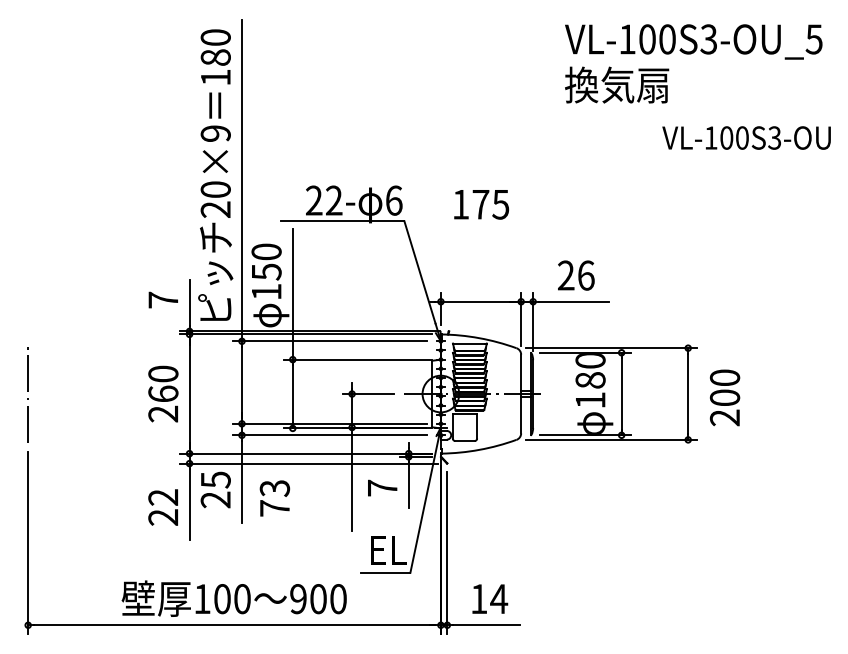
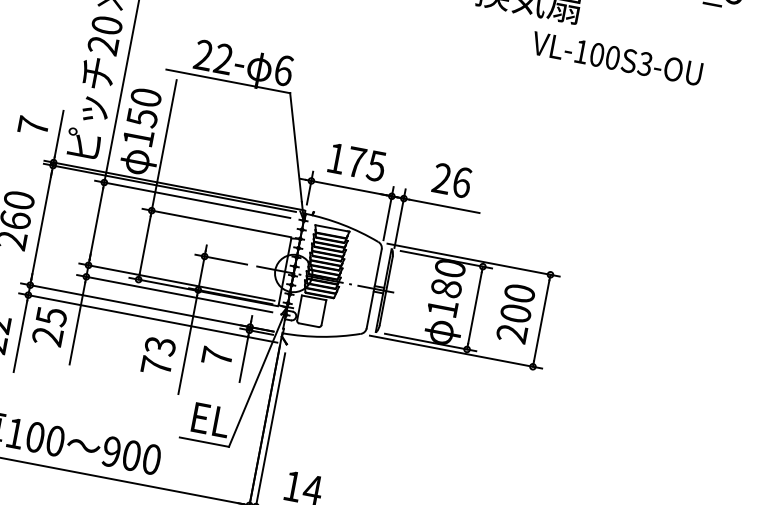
text: (746, 137) -> (617, 58), moved
text: (481, 204) -> (357, 162), moved
text: (724, 397) -> (515, 313), moved
text: (274, 498) -> (158, 356), moved

